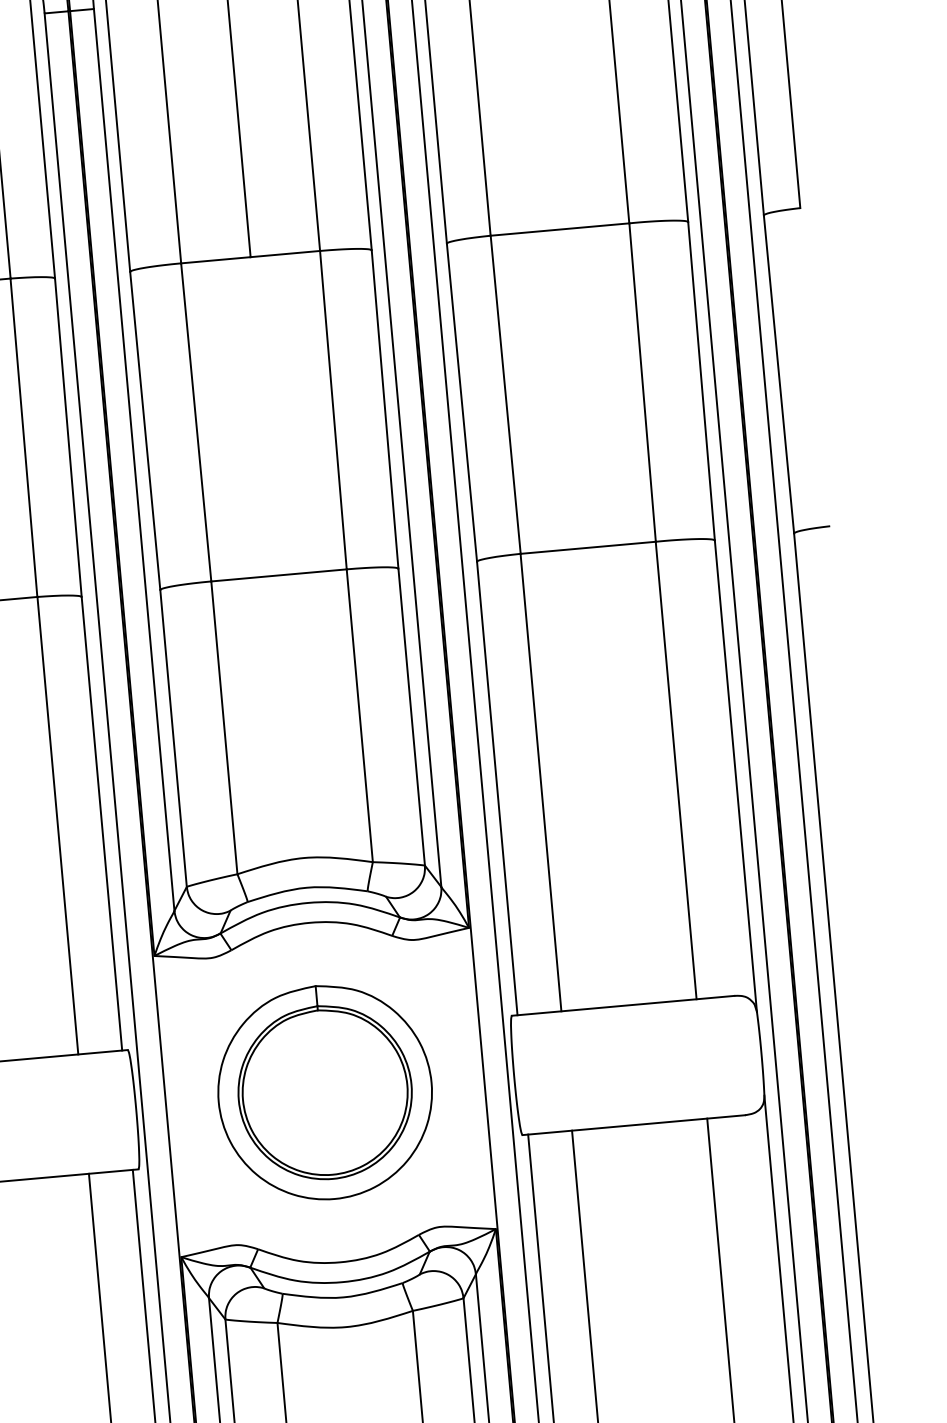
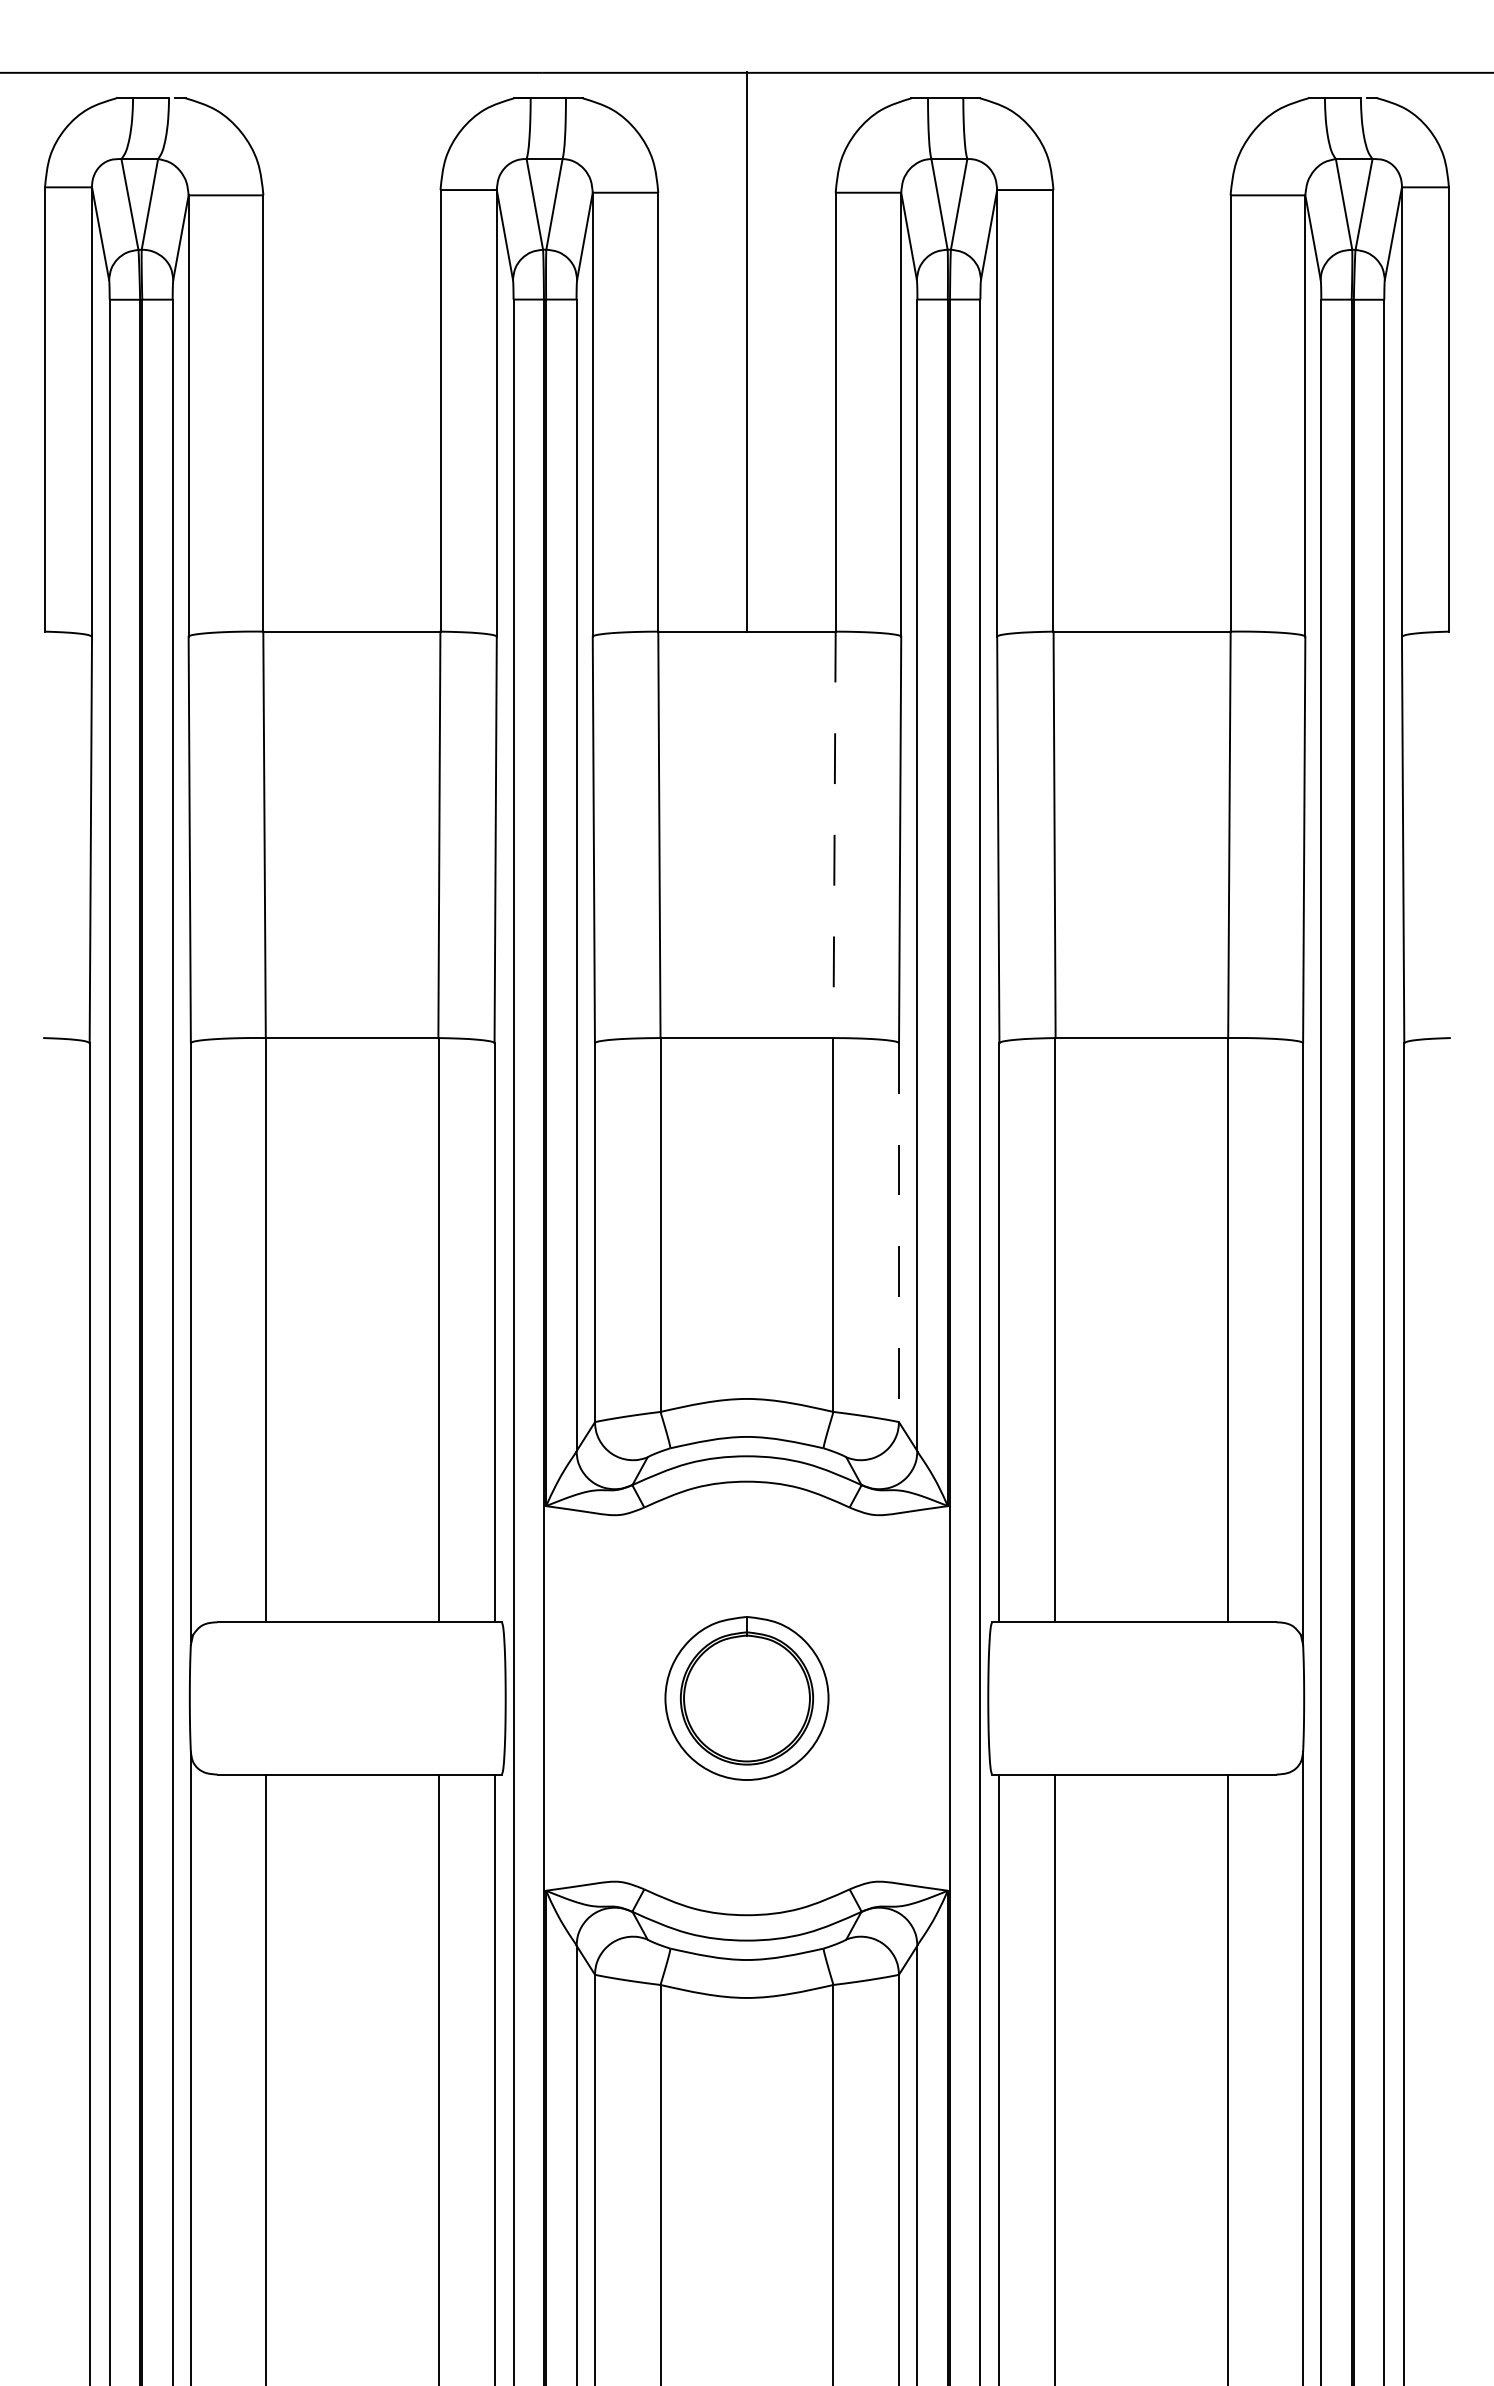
line: (333, 410) -> (834, 835), solid -> dashed
line: (412, 717) -> (899, 1232), solid -> dashed
part: (324, 1092) -> (746, 1698), size x0.6

